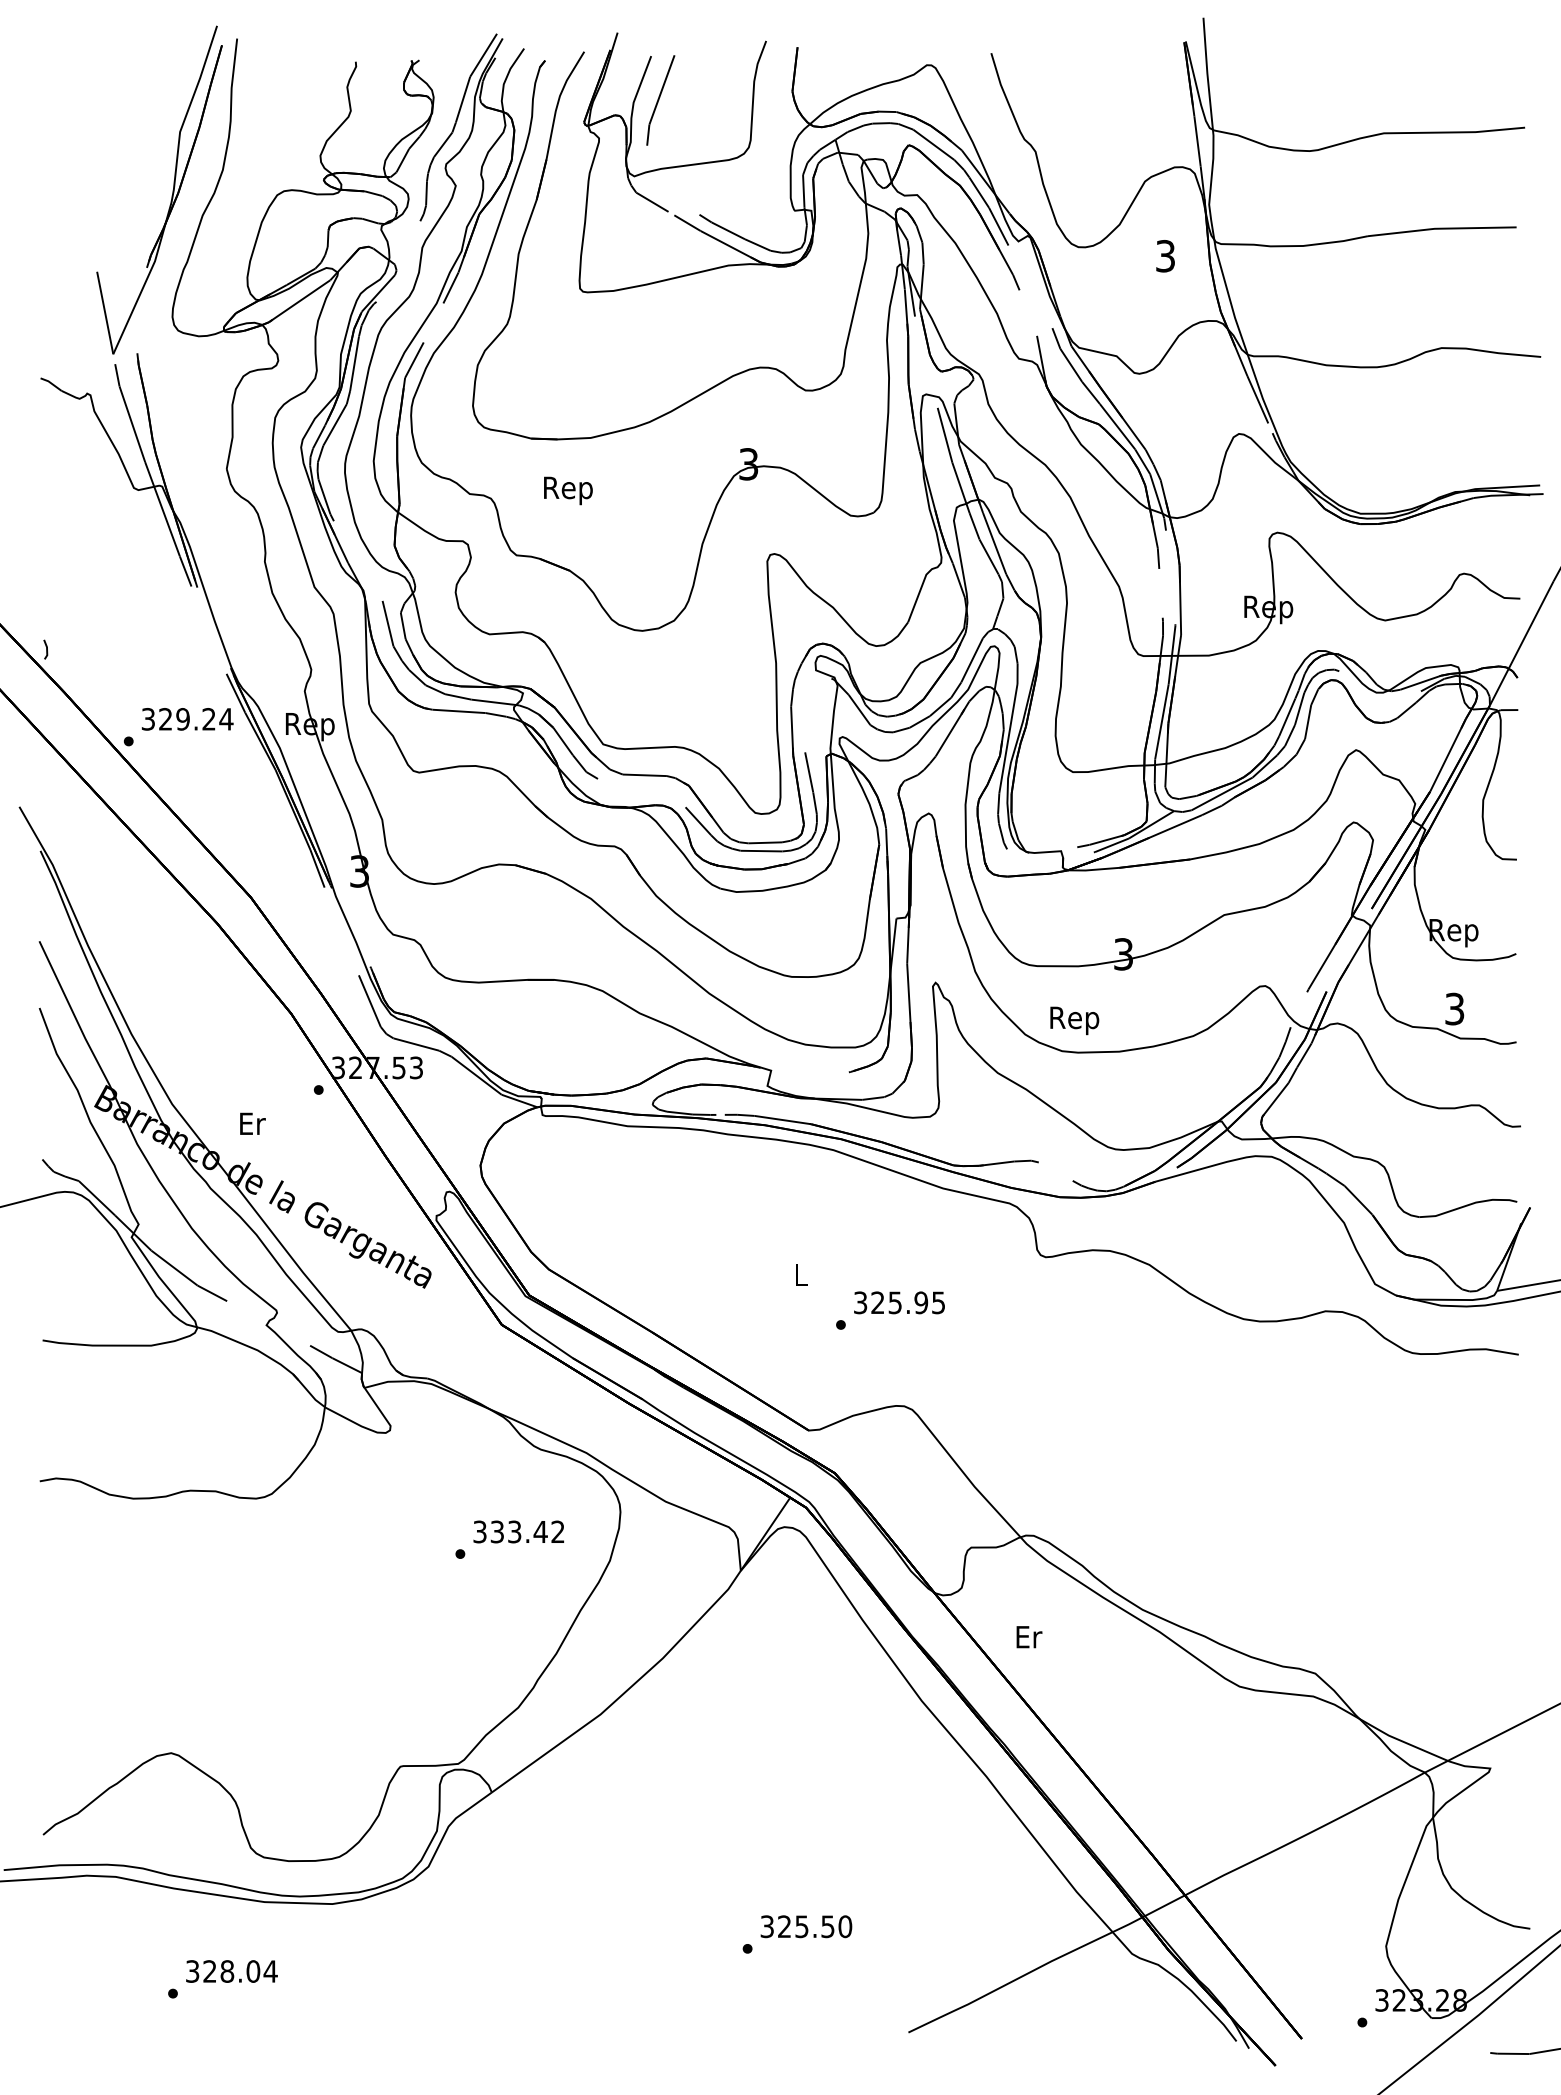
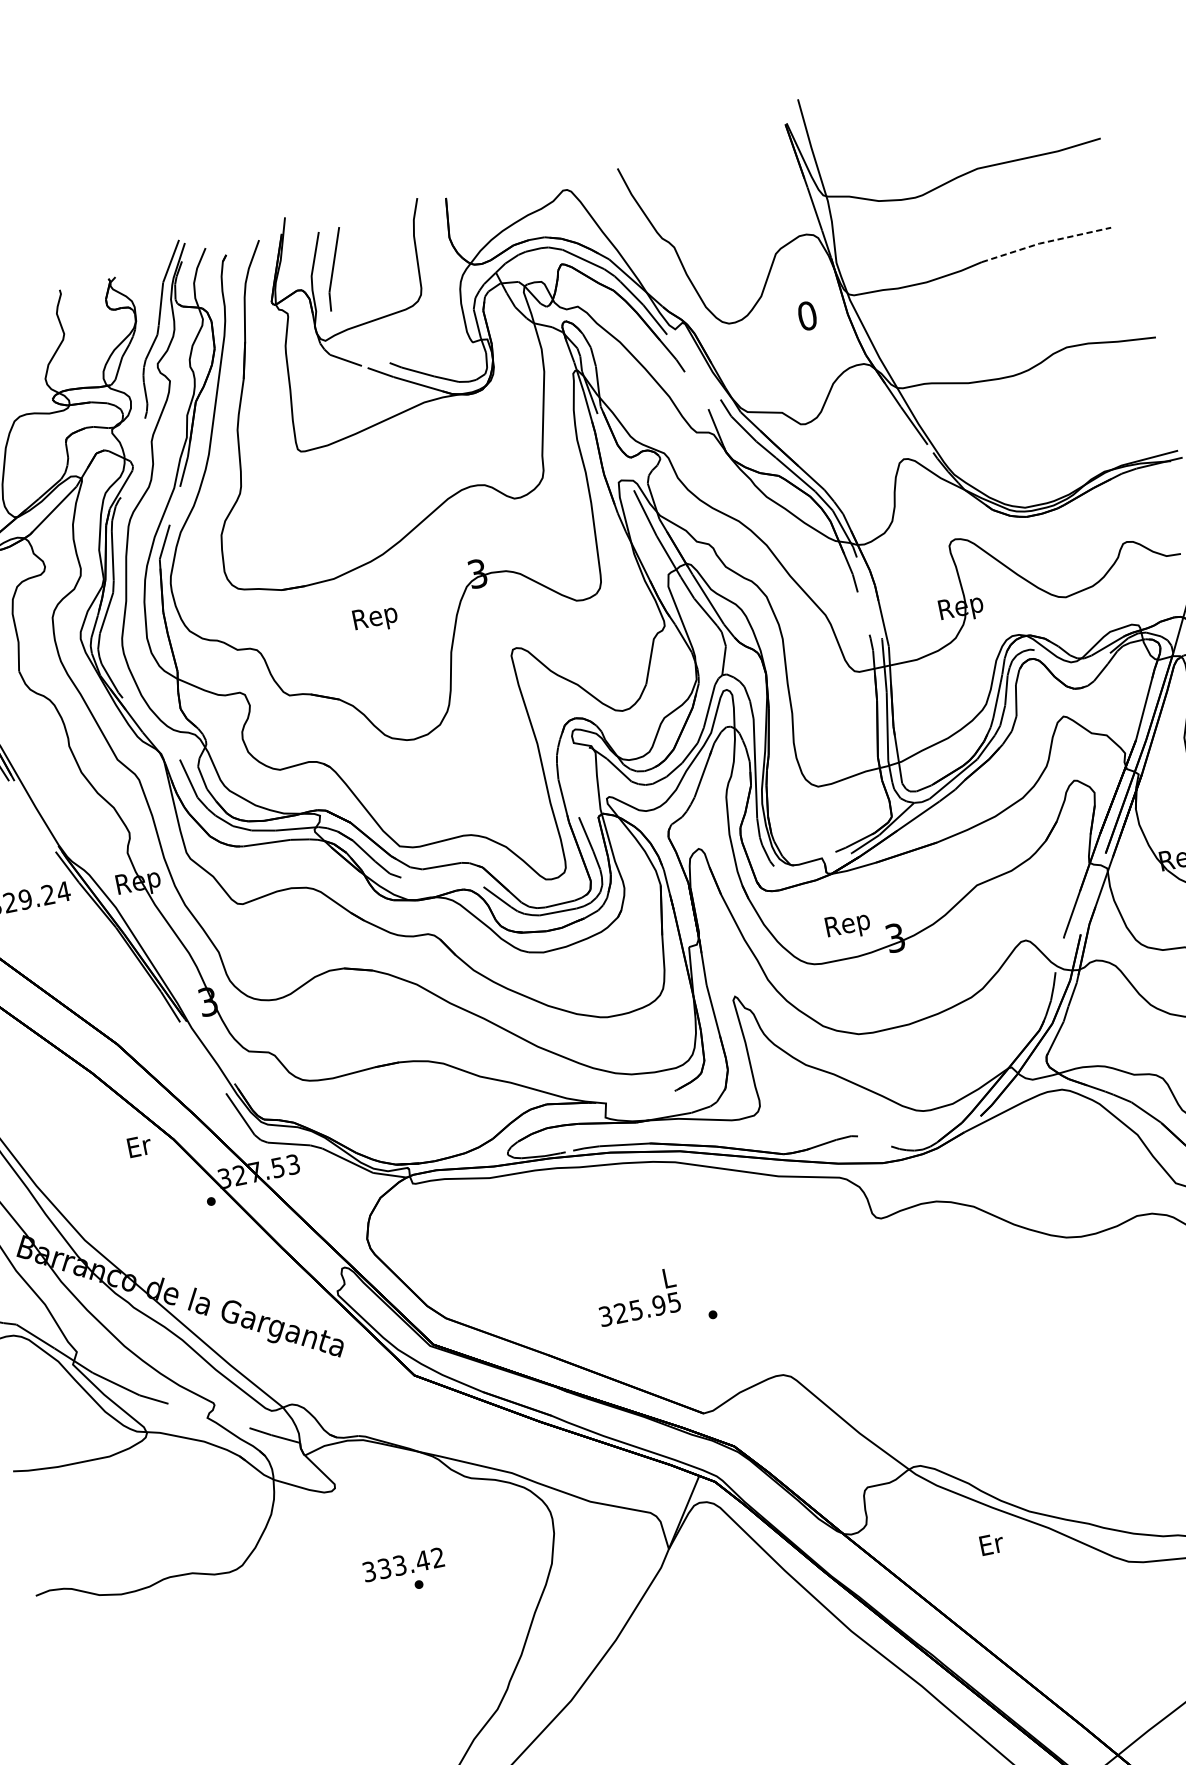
line: (1441, 228) -> (1045, 242), solid -> dashed
text: (1165, 256) -> (807, 316), 3 -> 0
text: (568, 490) -> (375, 618), moved
text: (1074, 1020) -> (847, 925), moved
text: (252, 1123) -> (139, 1146), moved
text: (899, 1302) -> (639, 1309), moved
text: (518, 1531) -> (403, 1564), moved
text: (1029, 1637) -> (992, 1544), moved

